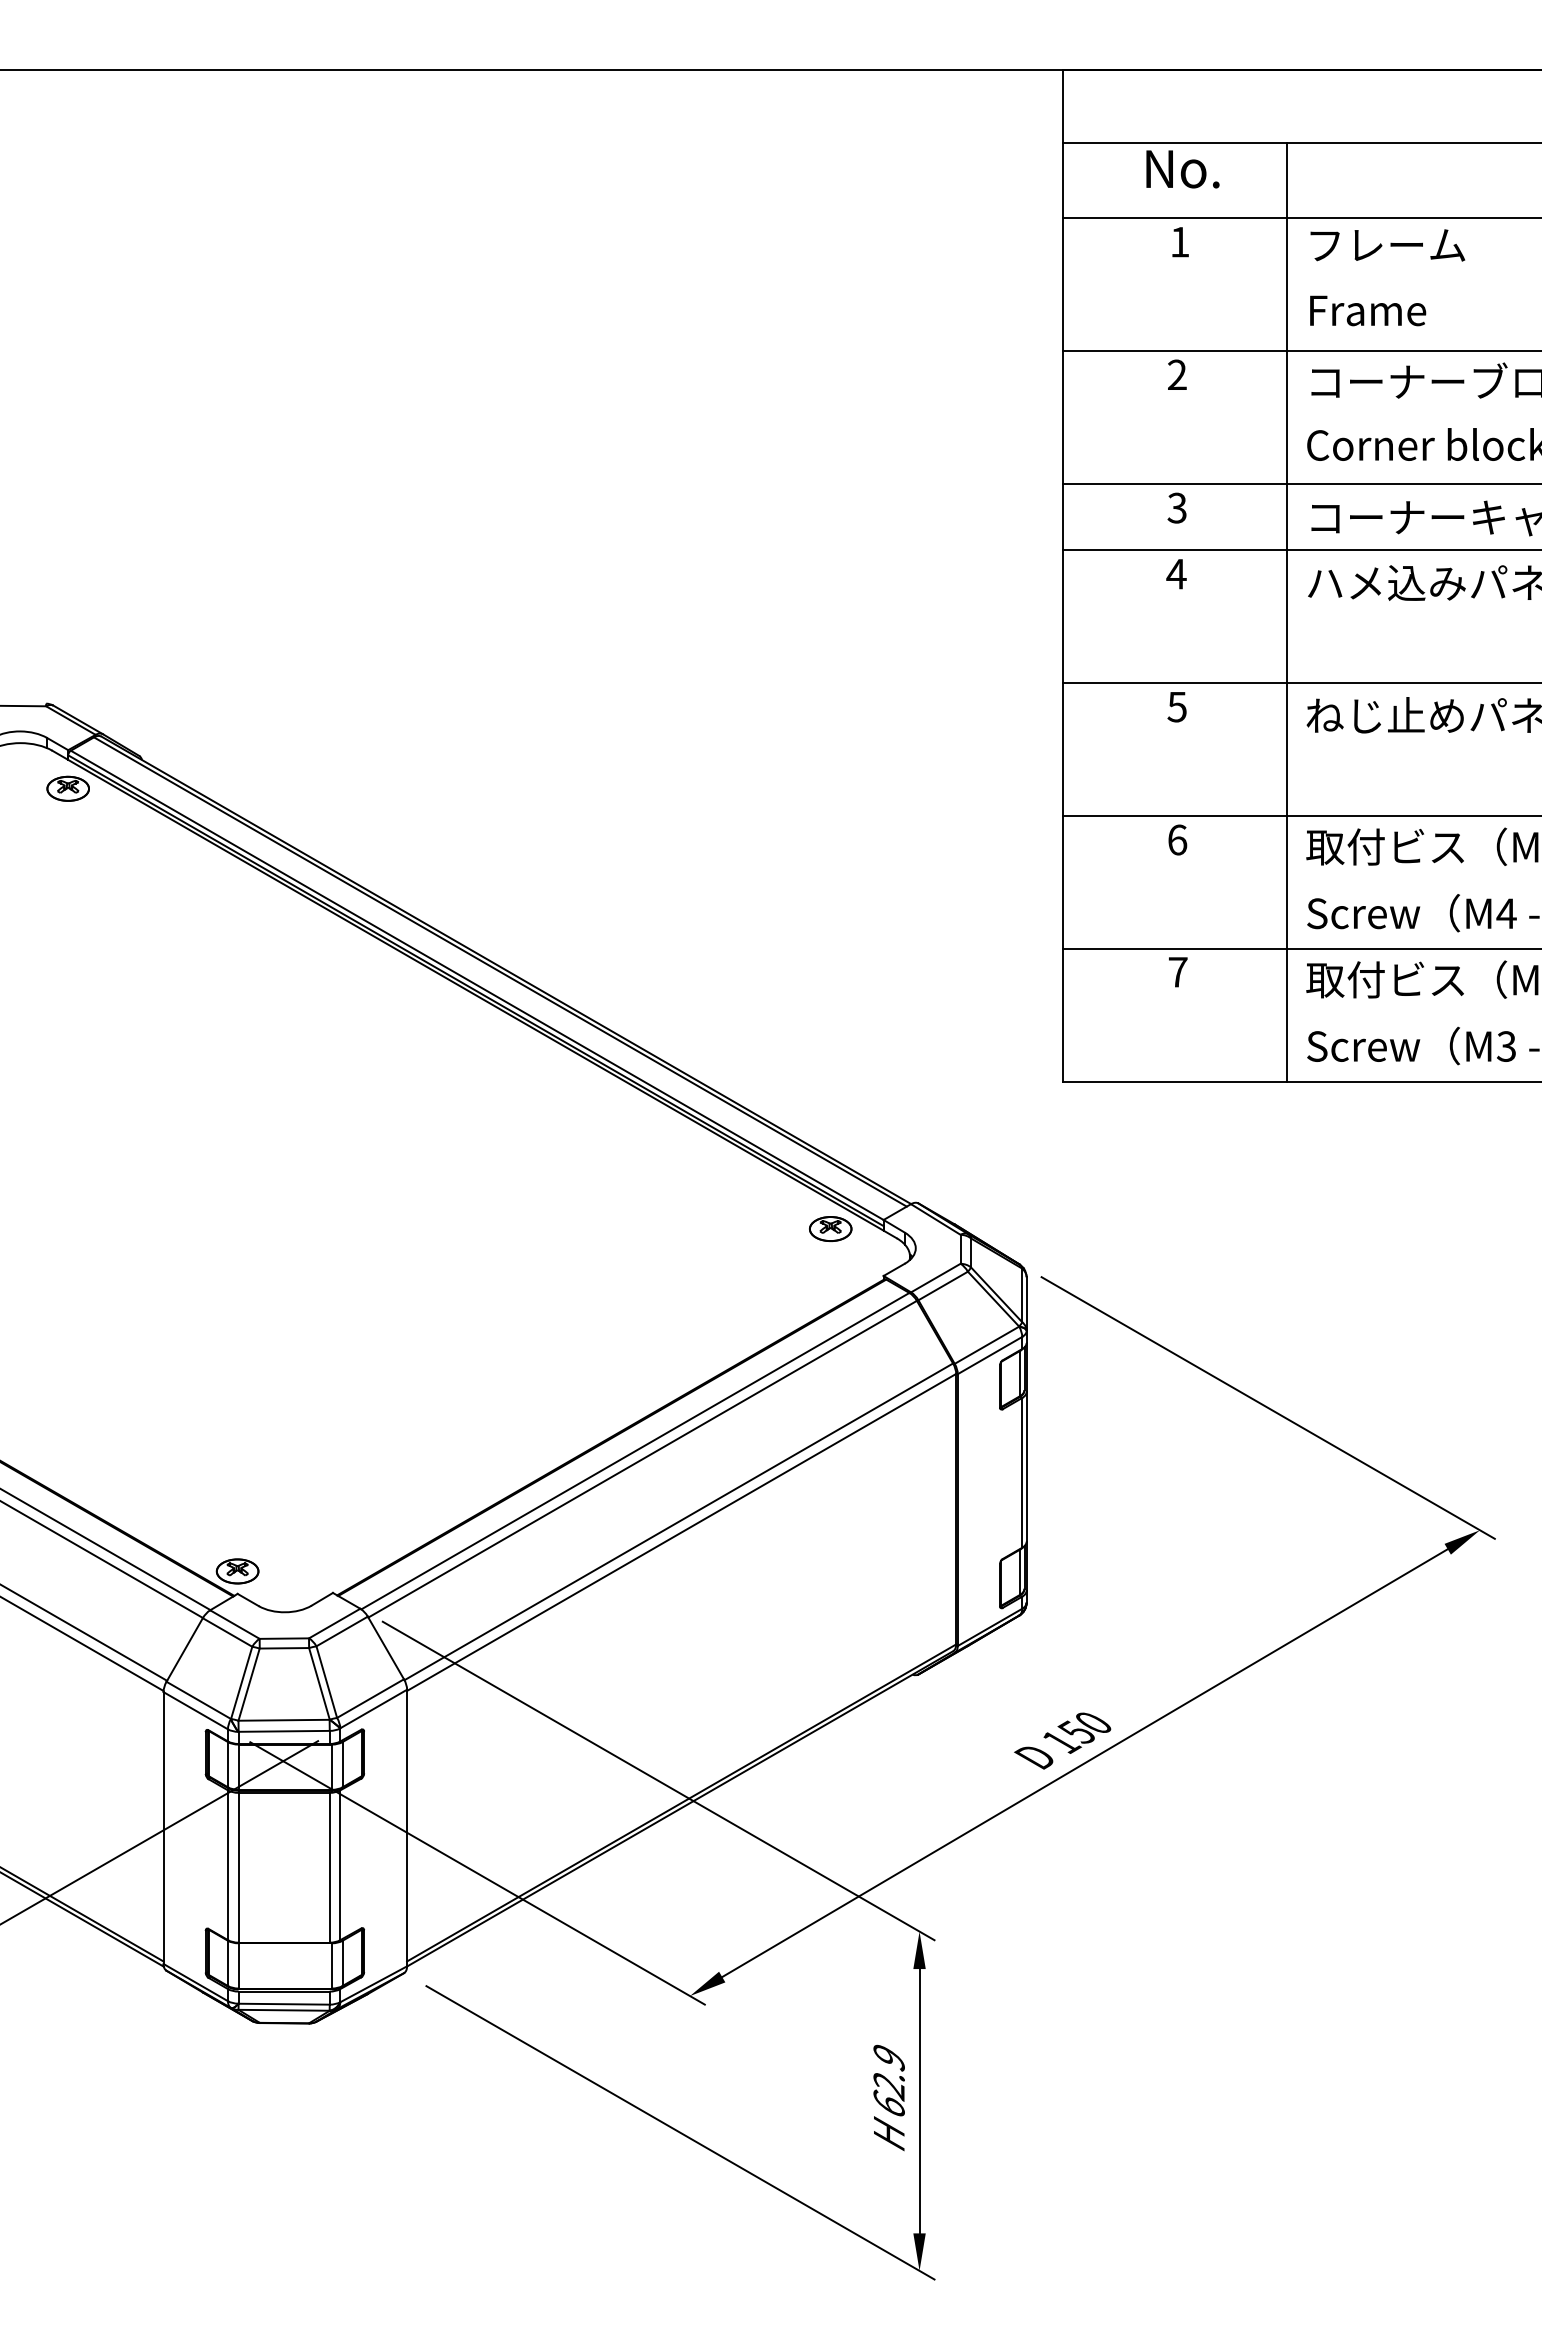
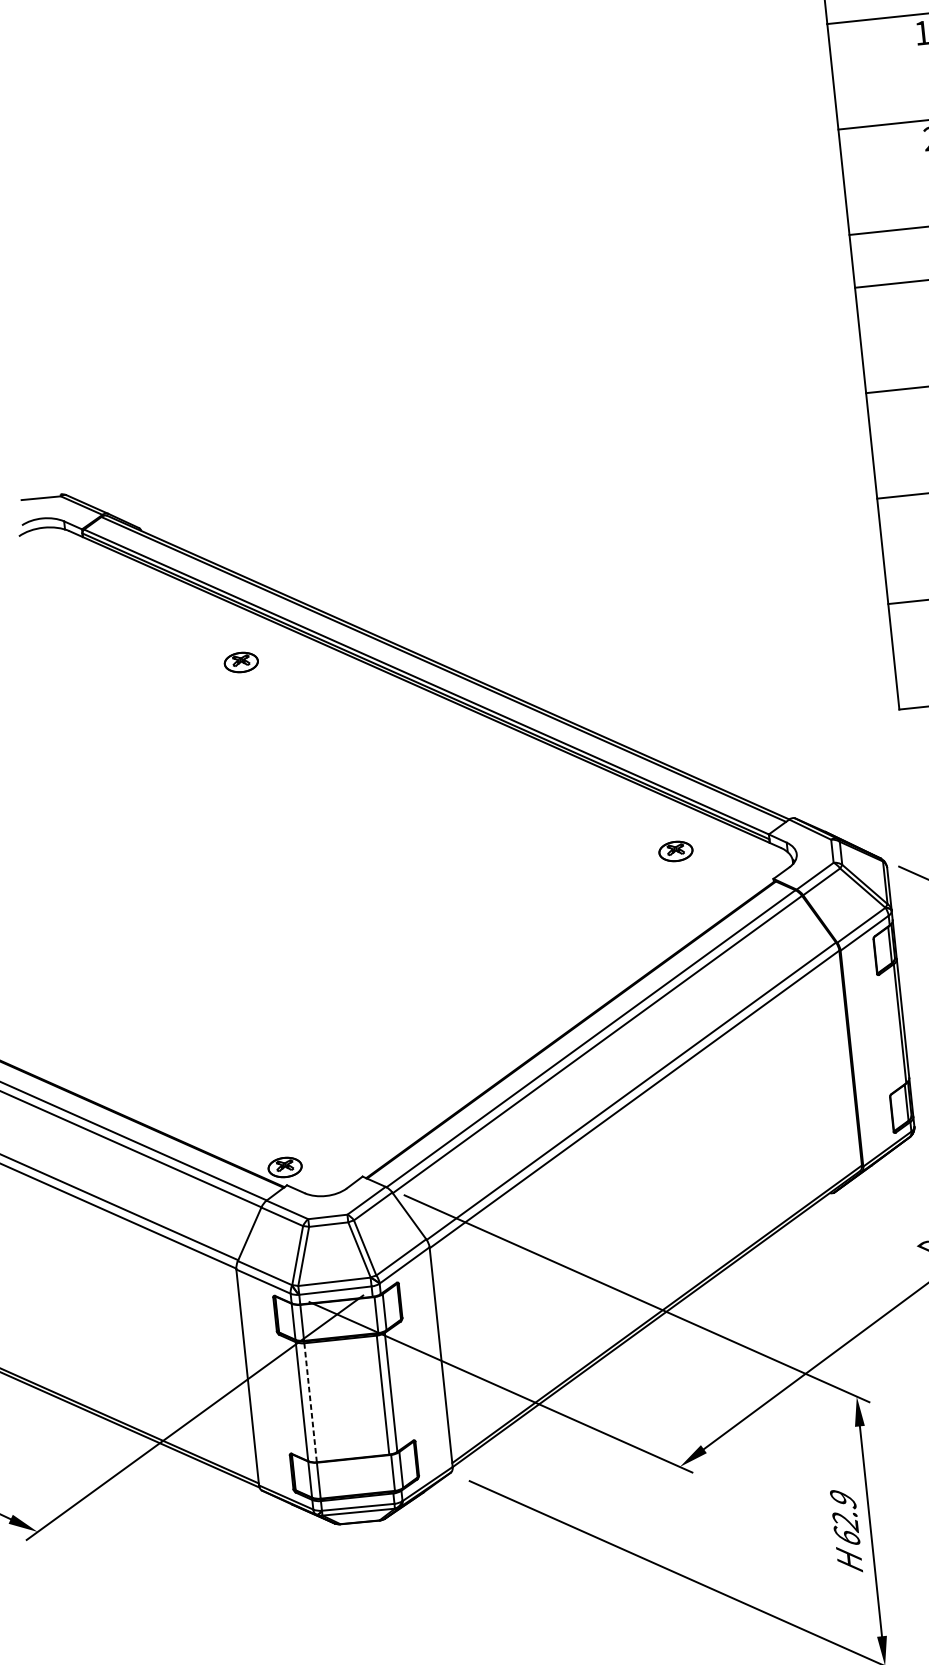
part: (67, 788) -> (240, 662), moved
part: (830, 1228) -> (675, 851), moved
line: (238, 1867) -> (310, 1402), solid -> dashed

